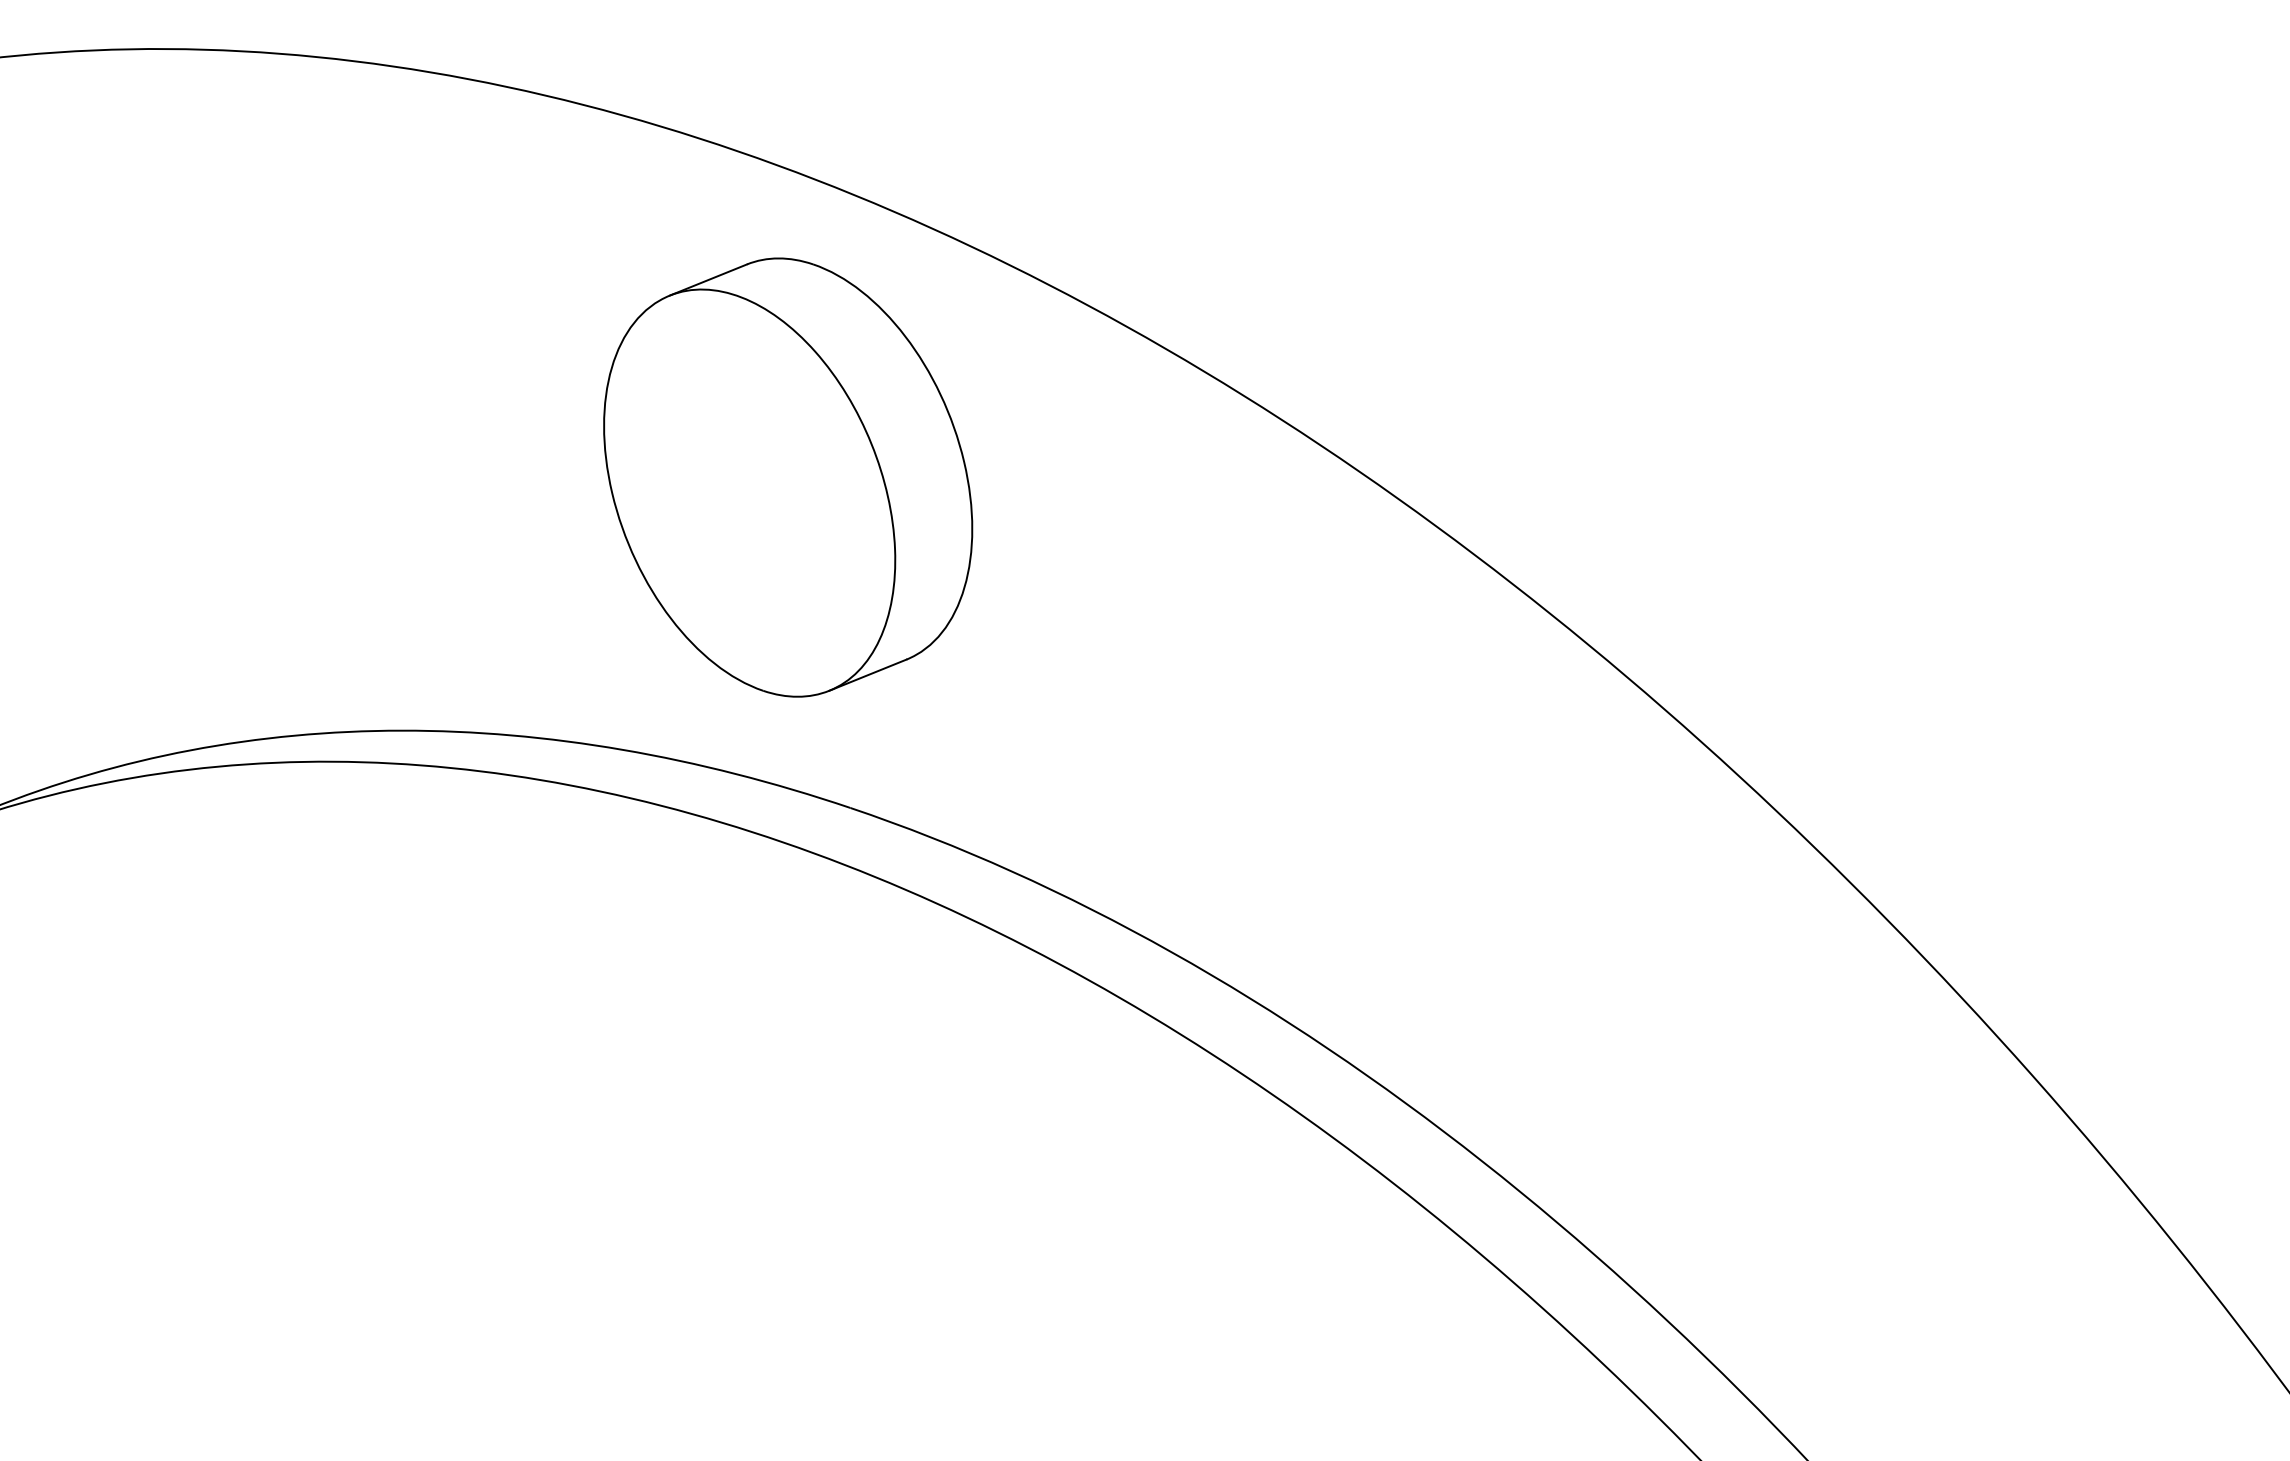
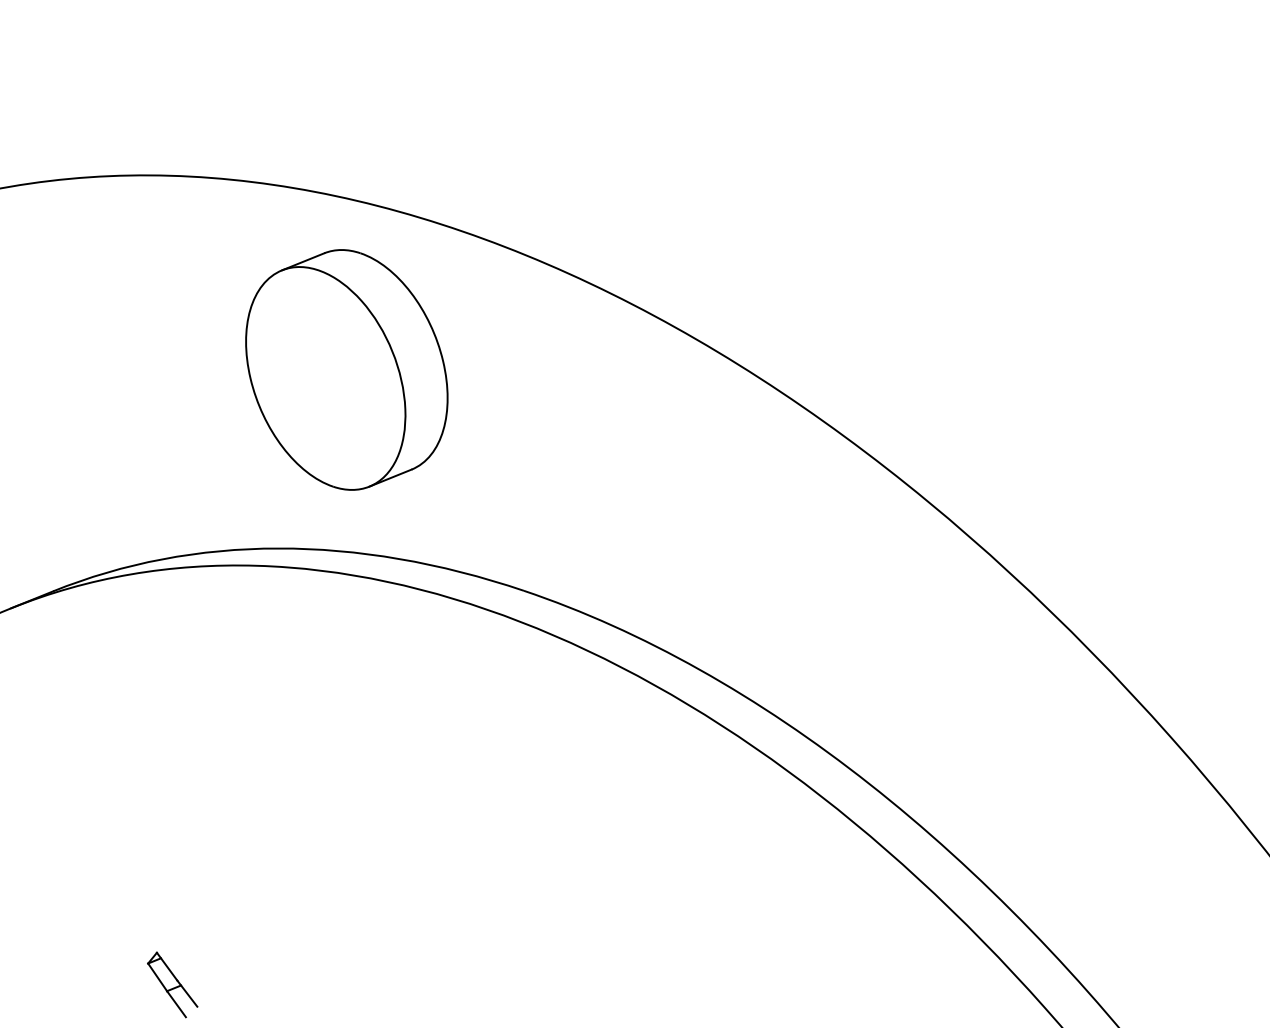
part: (787, 476) -> (346, 369), moved

